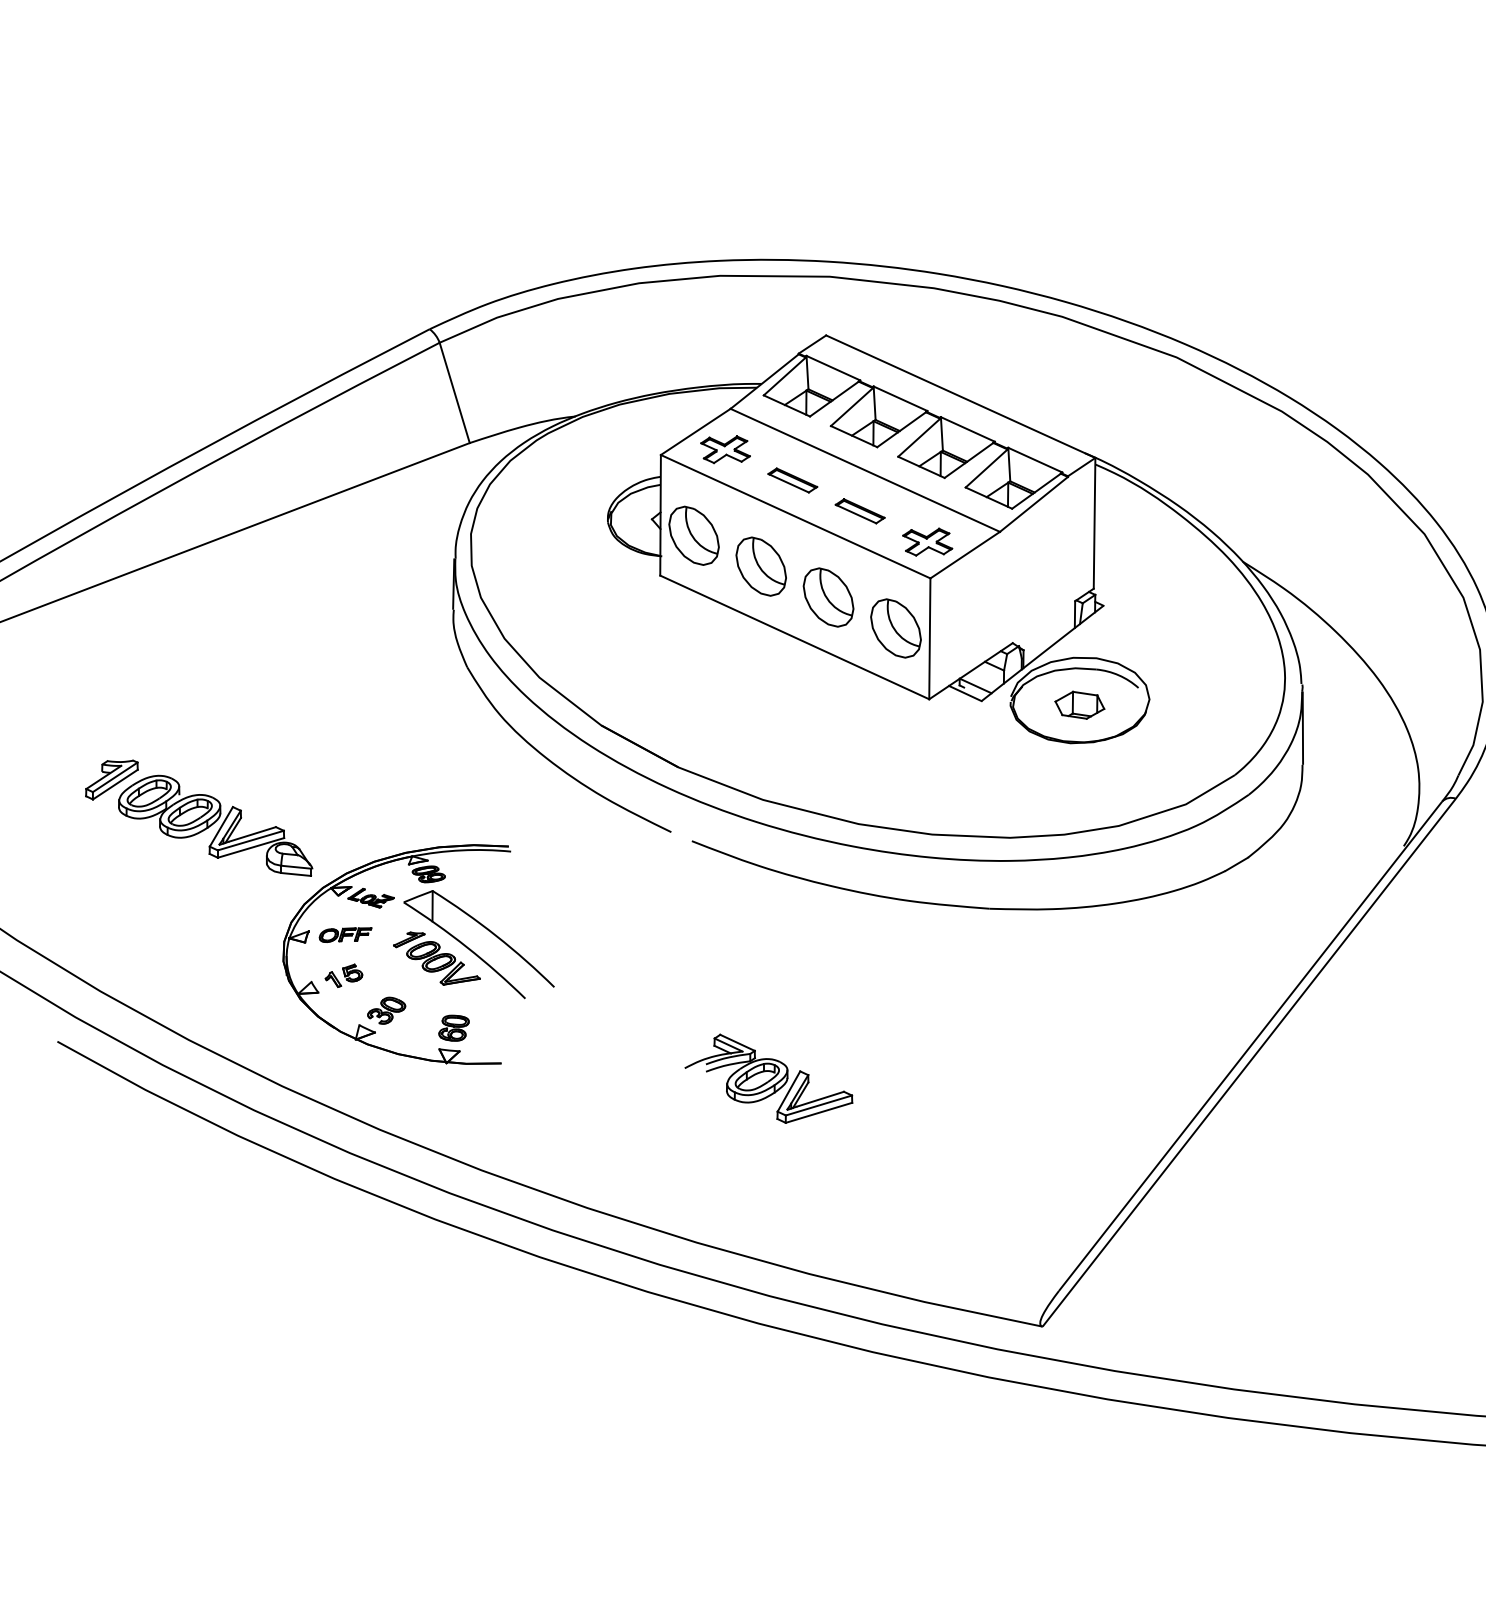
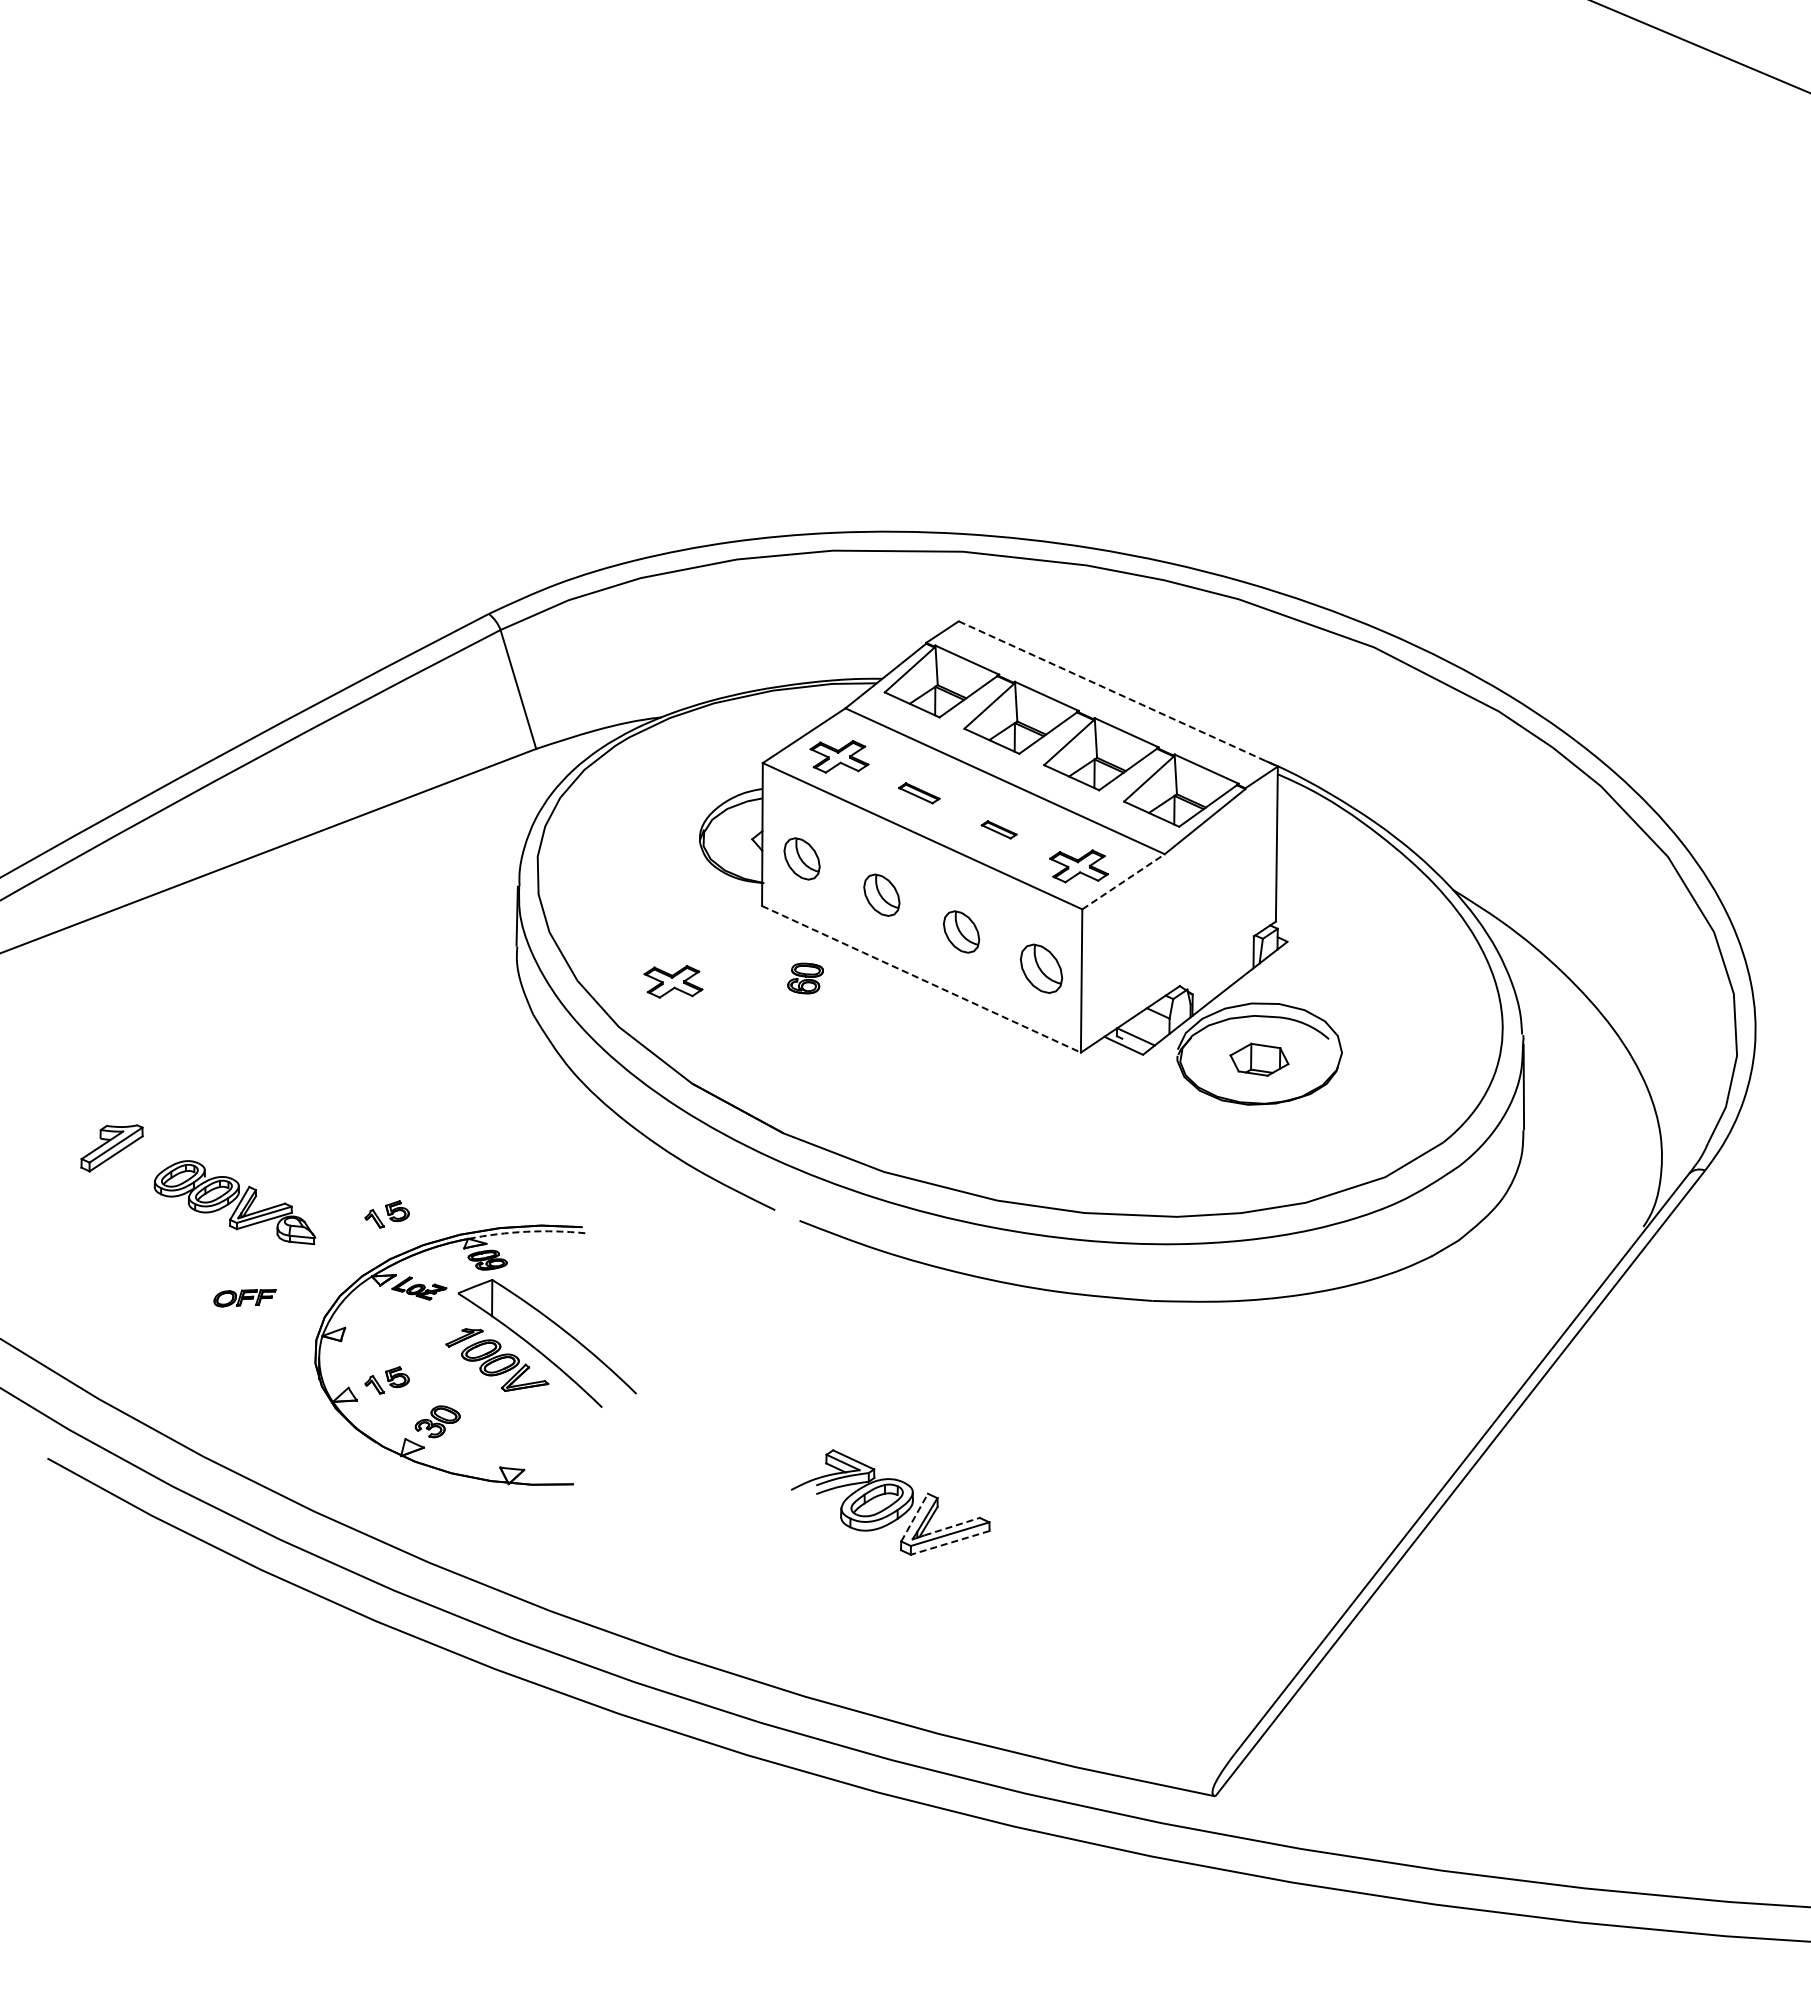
line: (960, 397) -> (1118, 694), solid -> dashed
part: (793, 480) -> (919, 793), size x0.7
part: (860, 511) -> (999, 829), size x0.6
part: (693, 535) -> (801, 858), size x0.6
line: (965, 554) -> (1123, 881), solid -> dashed
part: (761, 565) -> (881, 894), size x0.6
part: (828, 597) -> (961, 931), size x0.6
part: (895, 628) -> (1041, 968), size x0.7
line: (794, 637) -> (921, 979), solid -> dashed
part: (585, 639) -> (673, 981), added
part: (215, 825) -> (234, 1202), size x0.7
part: (343, 835) -> (386, 1214), added
arc: (461, 850) -> (526, 1231), solid -> dashed
part: (345, 935) -> (244, 1298), moved
part: (453, 1028) -> (805, 978), moved
line: (788, 1091) -> (914, 1517), solid -> dashed
line: (820, 1099) -> (952, 1526), solid -> dashed
line: (818, 1113) -> (949, 1543), solid -> dashed

